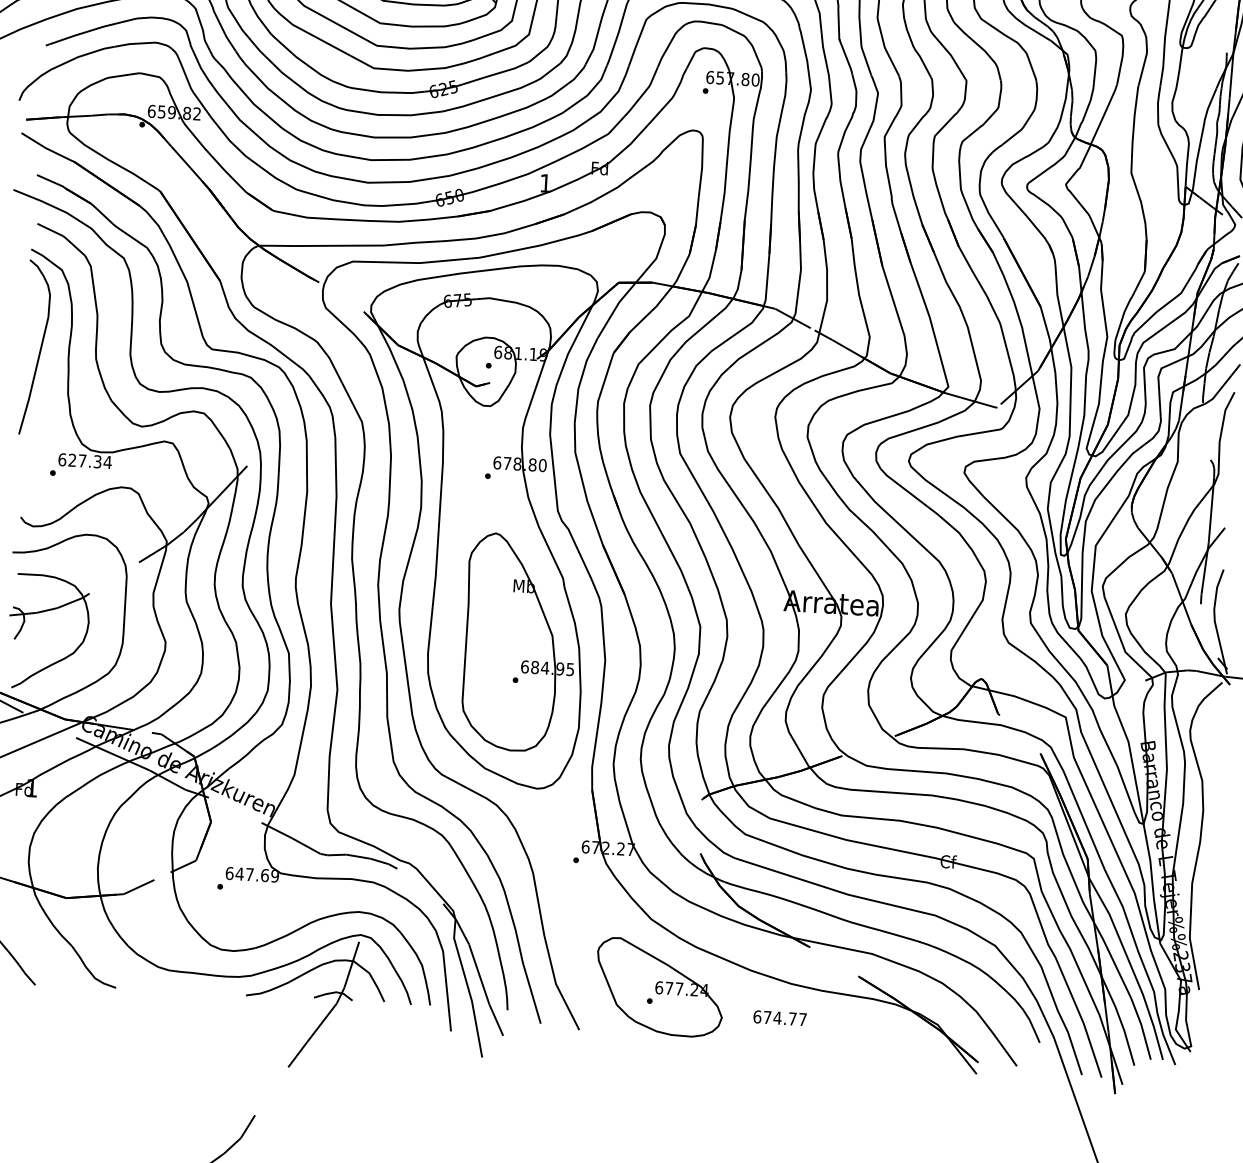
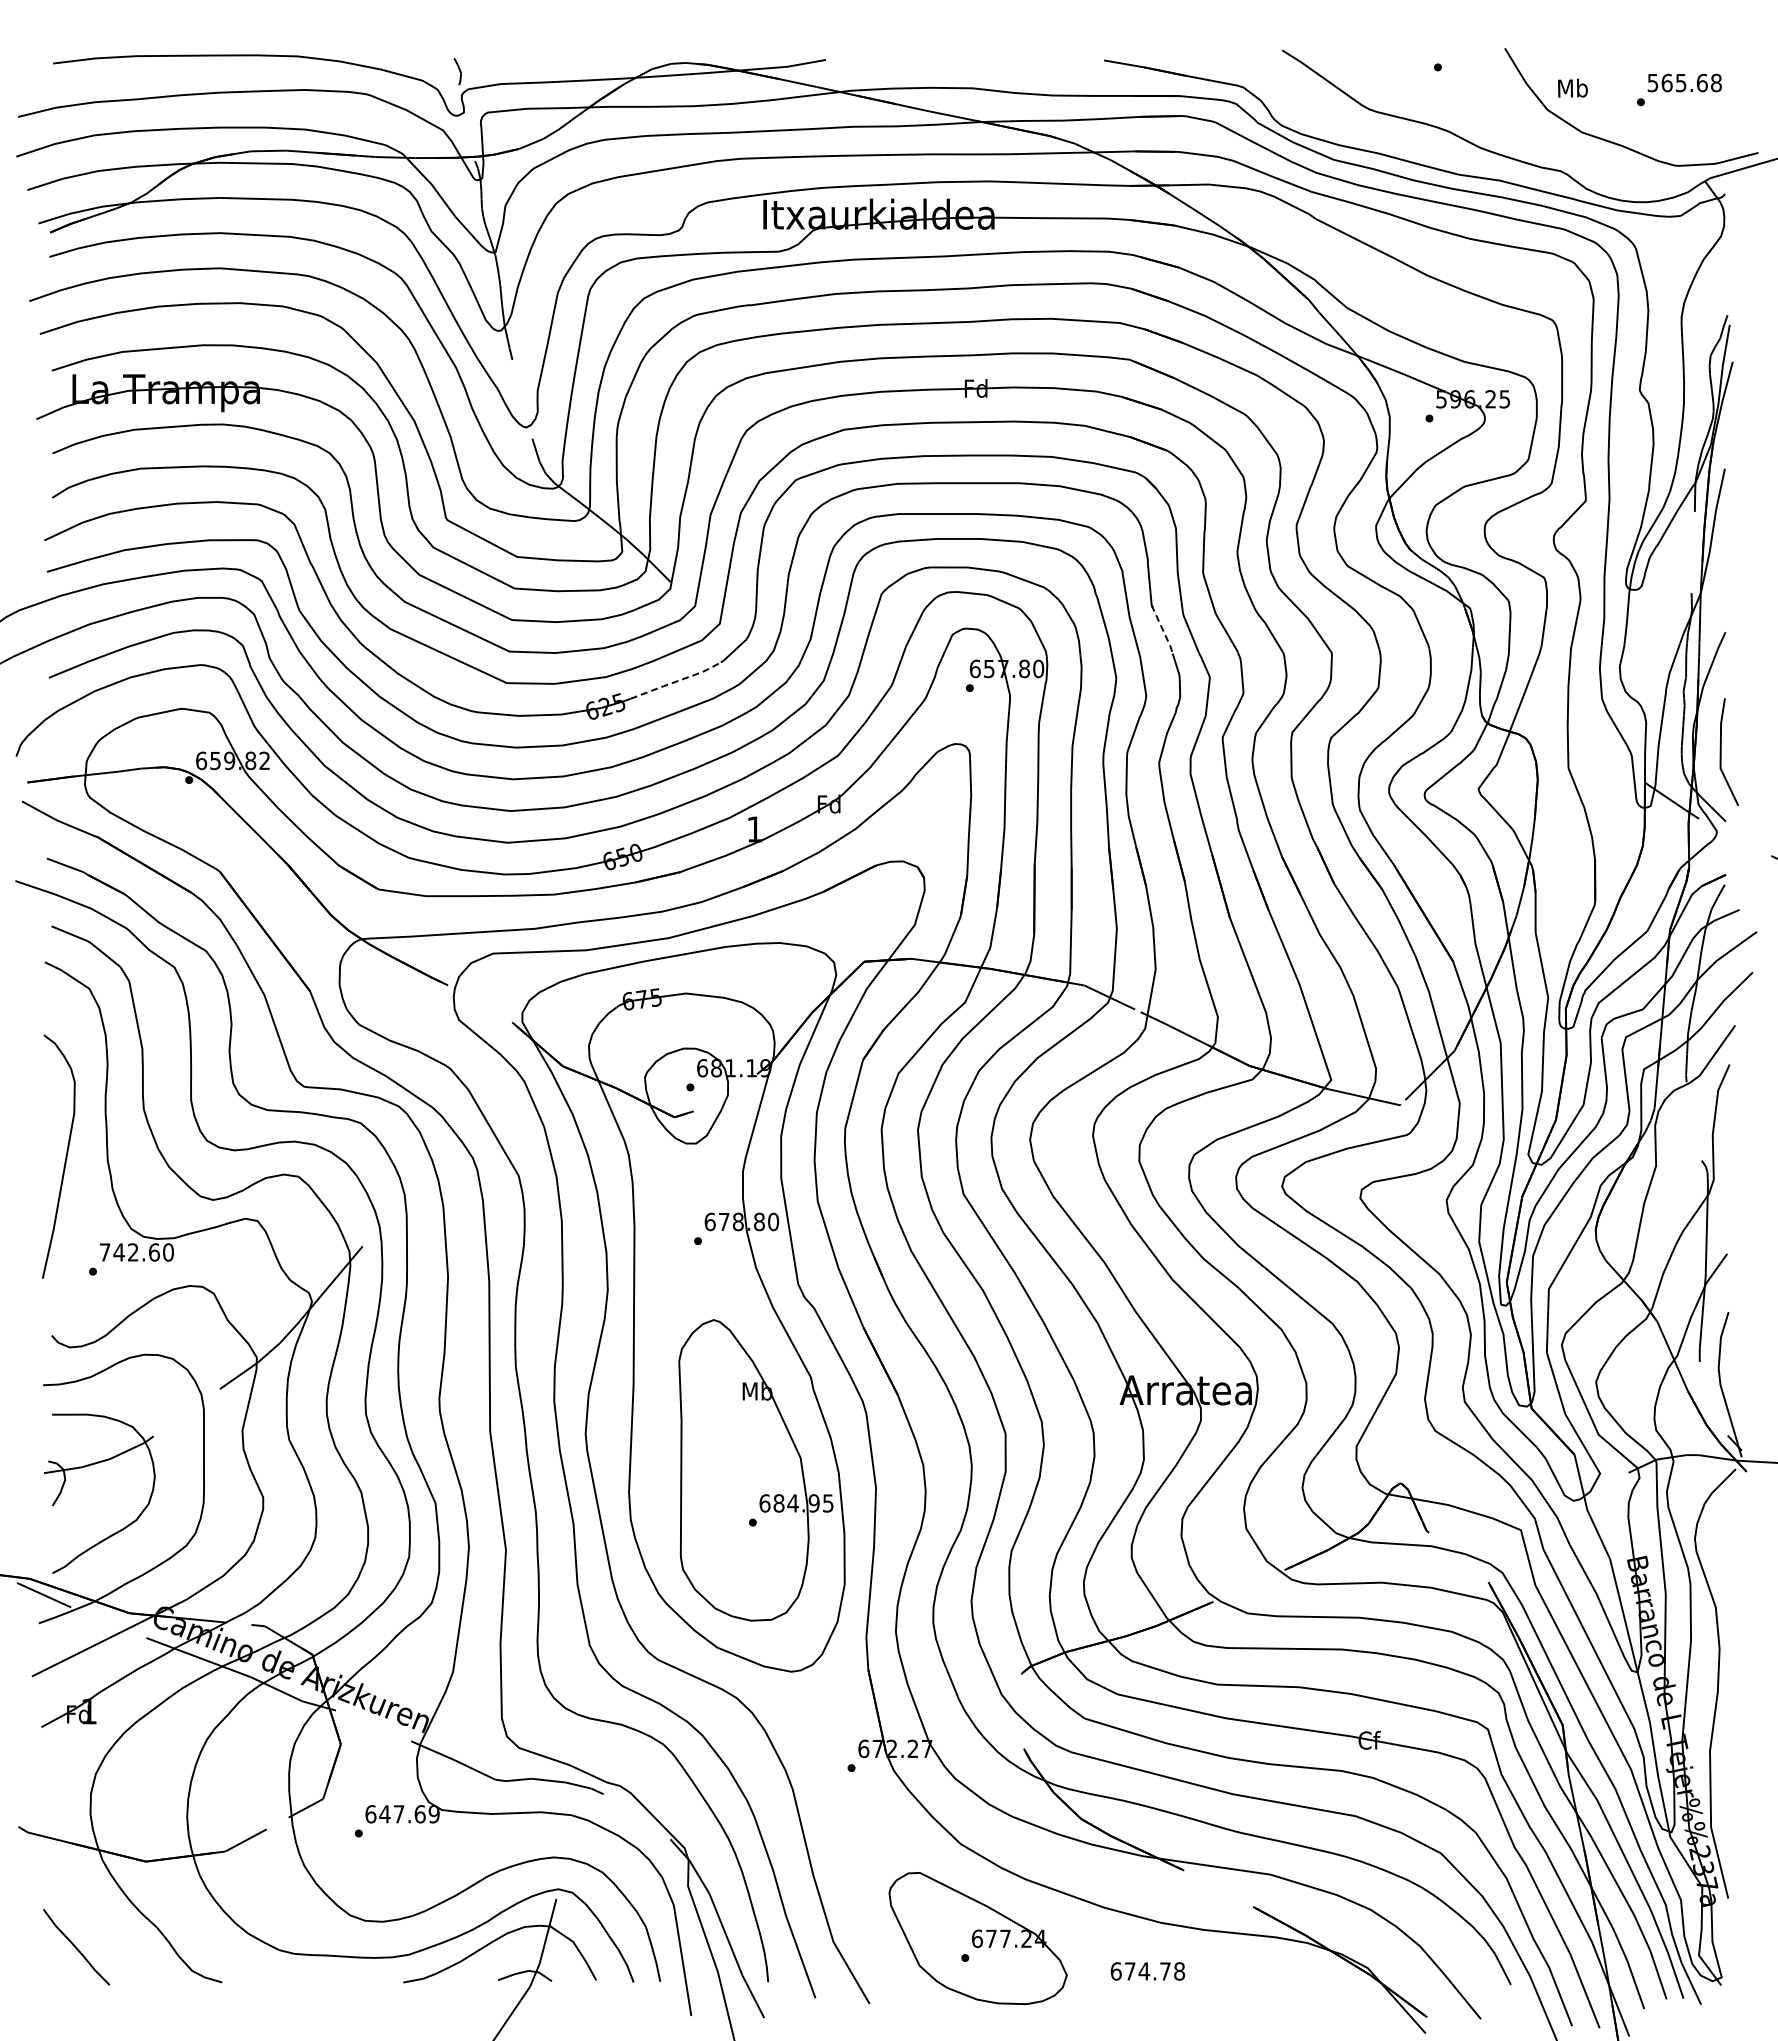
line: (846, 56) -> (1162, 629), solid -> dashed
line: (495, 74) -> (676, 681), solid -> dashed
curve: (40, 347) -> (65, 1156), moved
text: (84, 461) -> (136, 1252), 627.34 -> 742.60
text: (802, 1019) -> (1179, 1971), 674.77 -> 674.78

